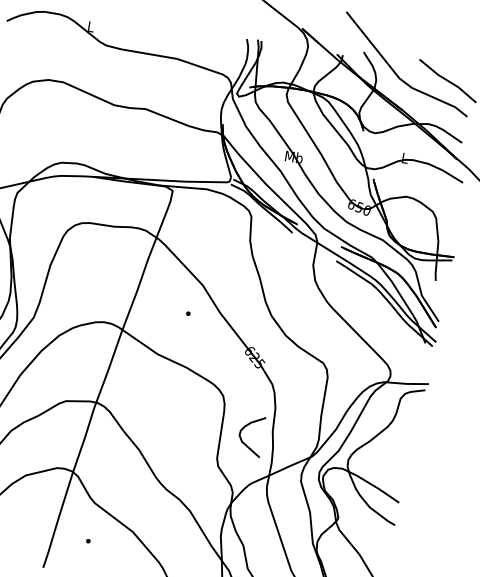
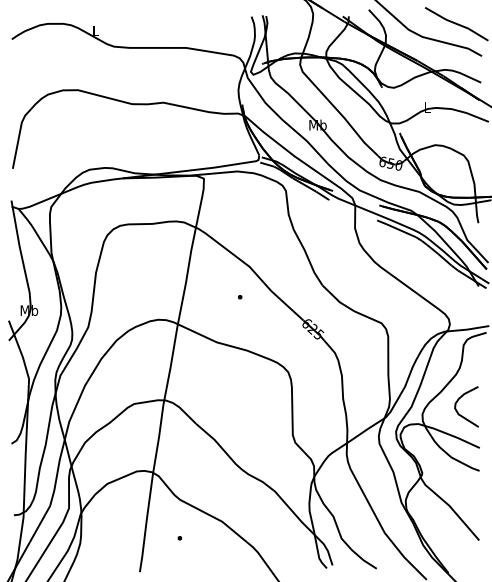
curve: (244, 429) -> (458, 401), moved

